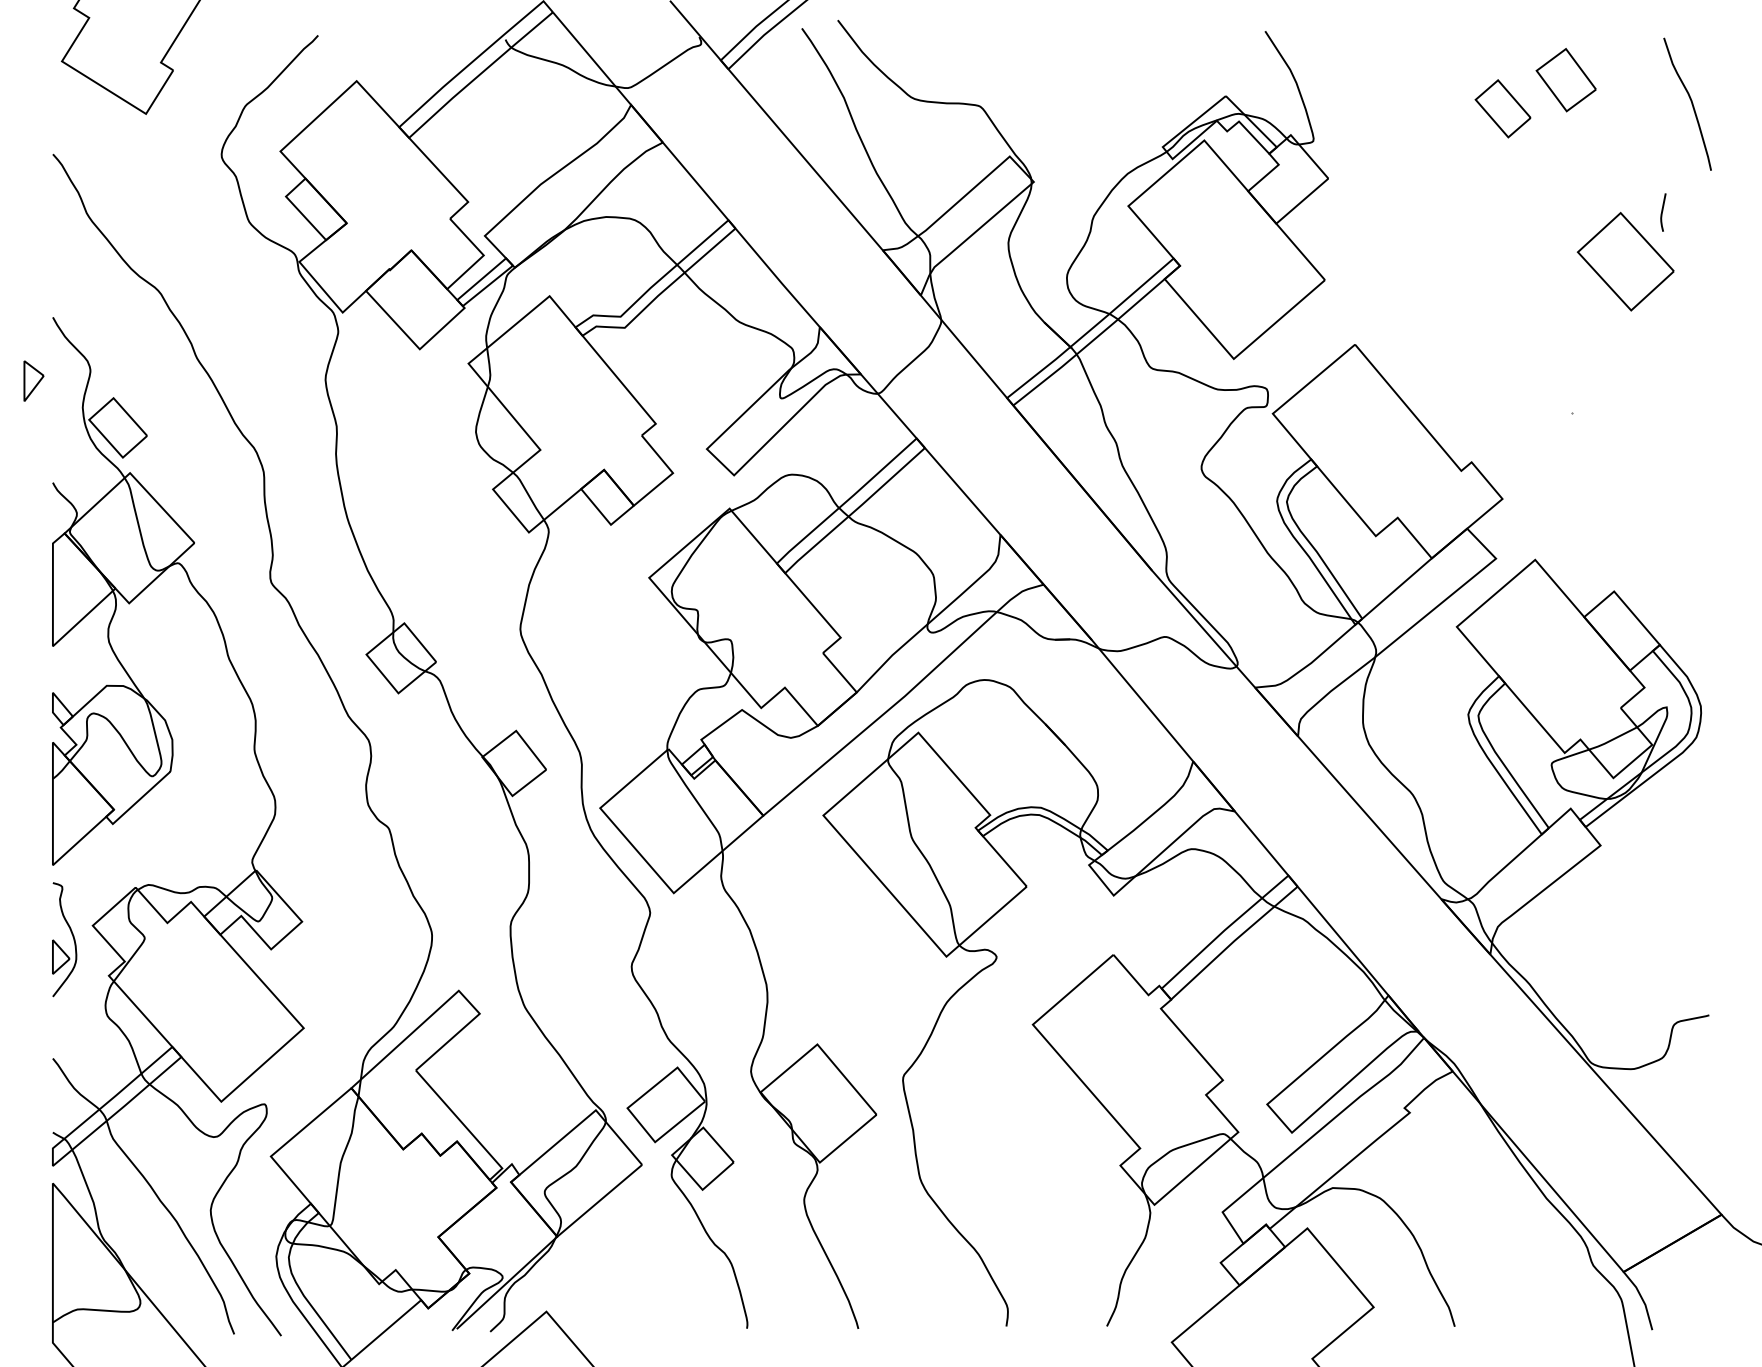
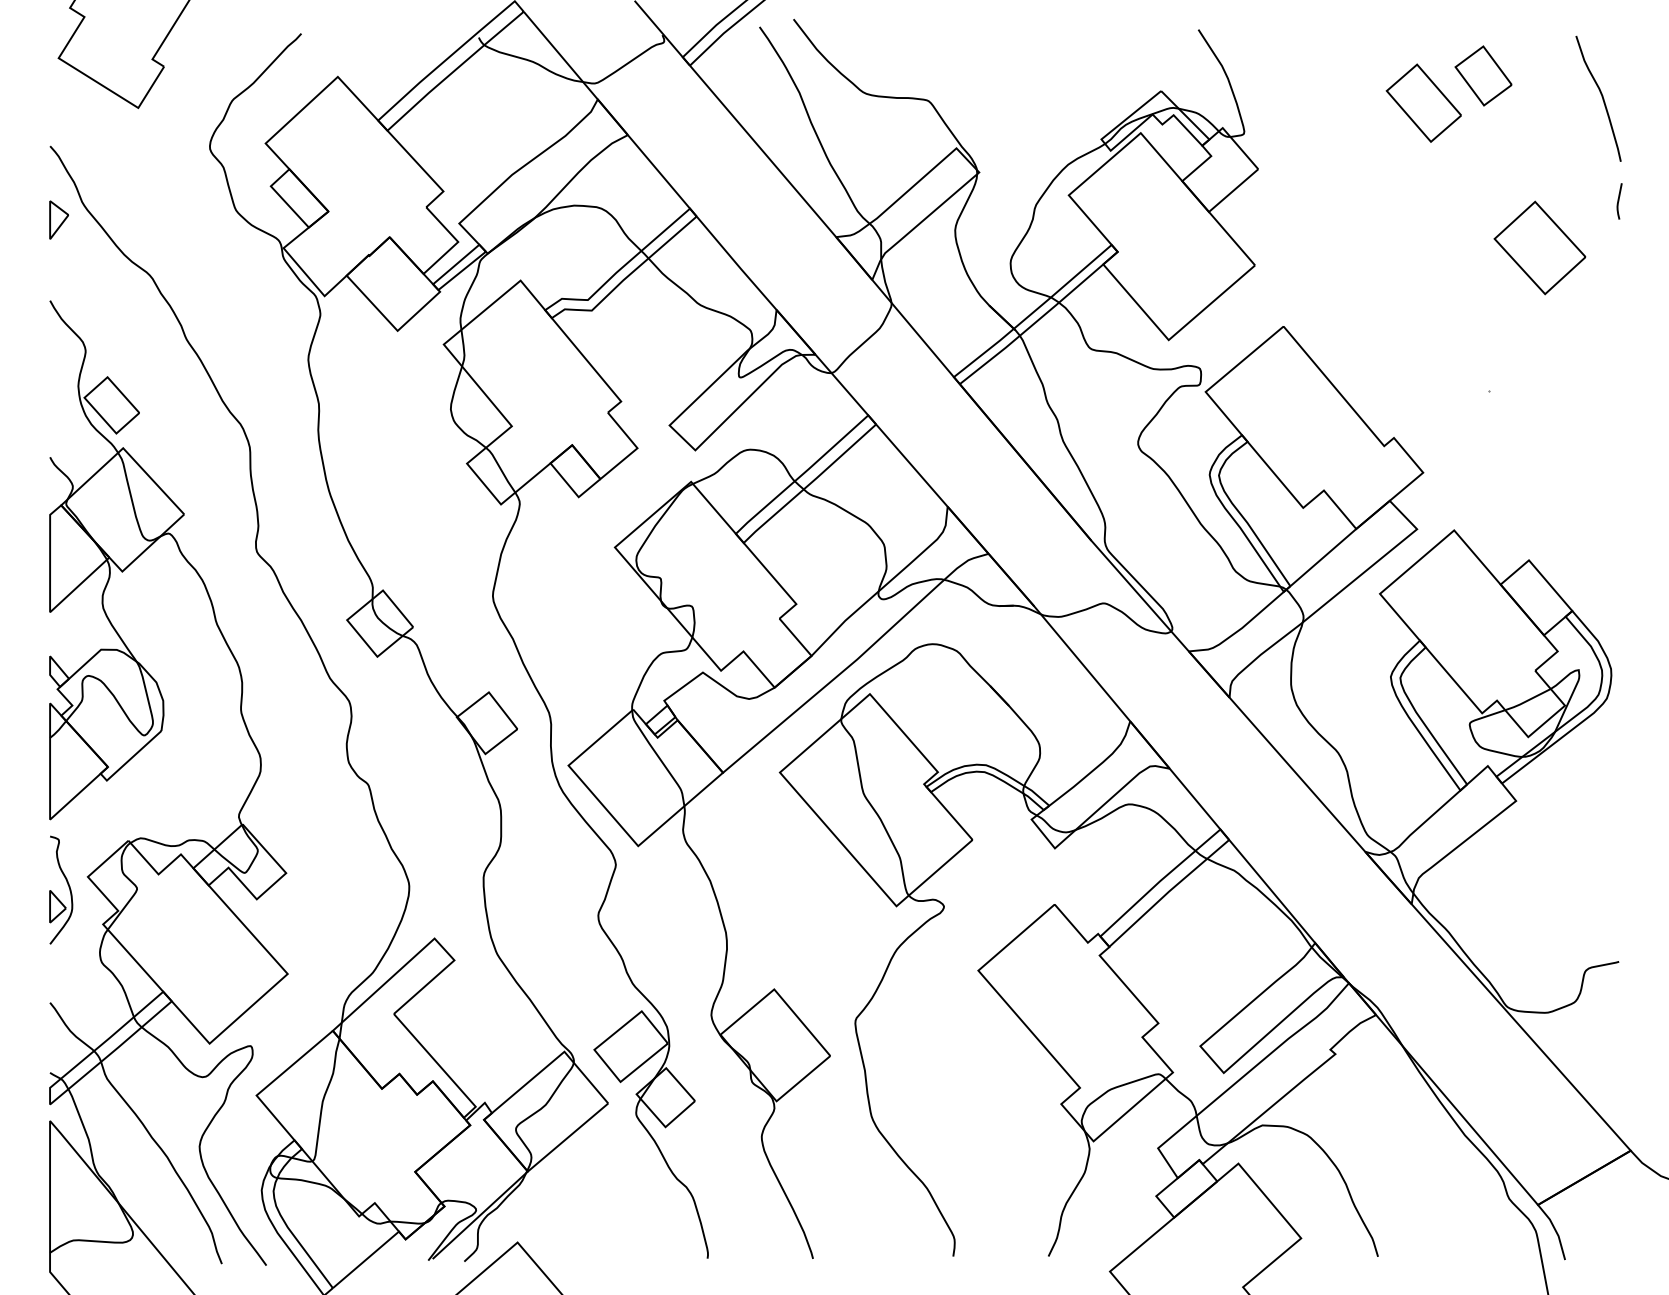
part: (1502, 108) -> (1423, 102), size x1.43
curve: (1663, 212) -> (1619, 201), moved
part: (33, 380) -> (58, 219), moved

